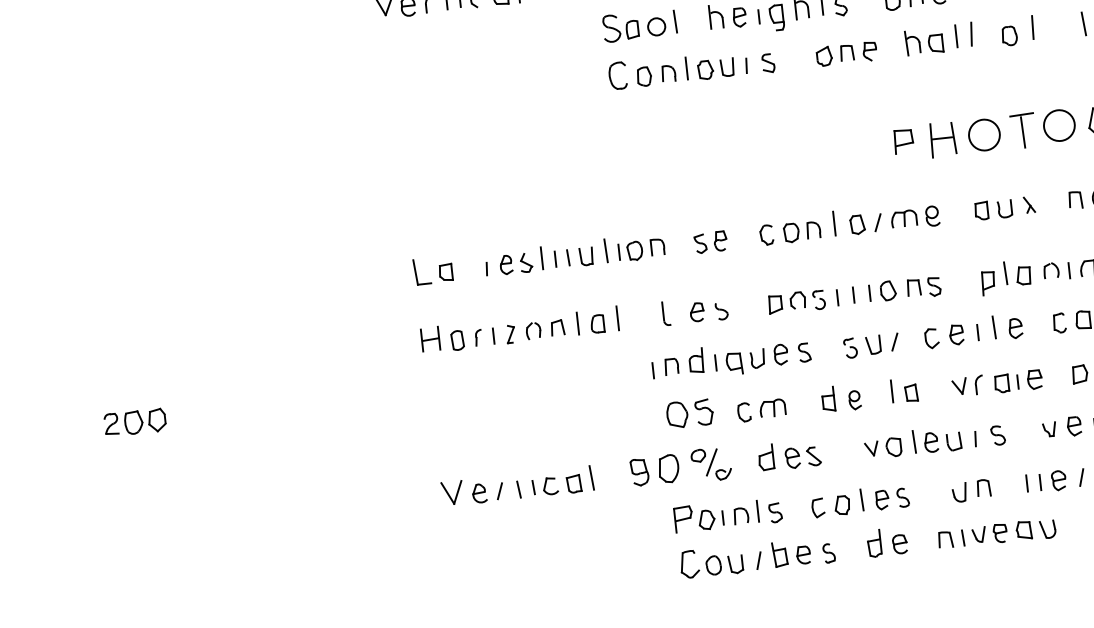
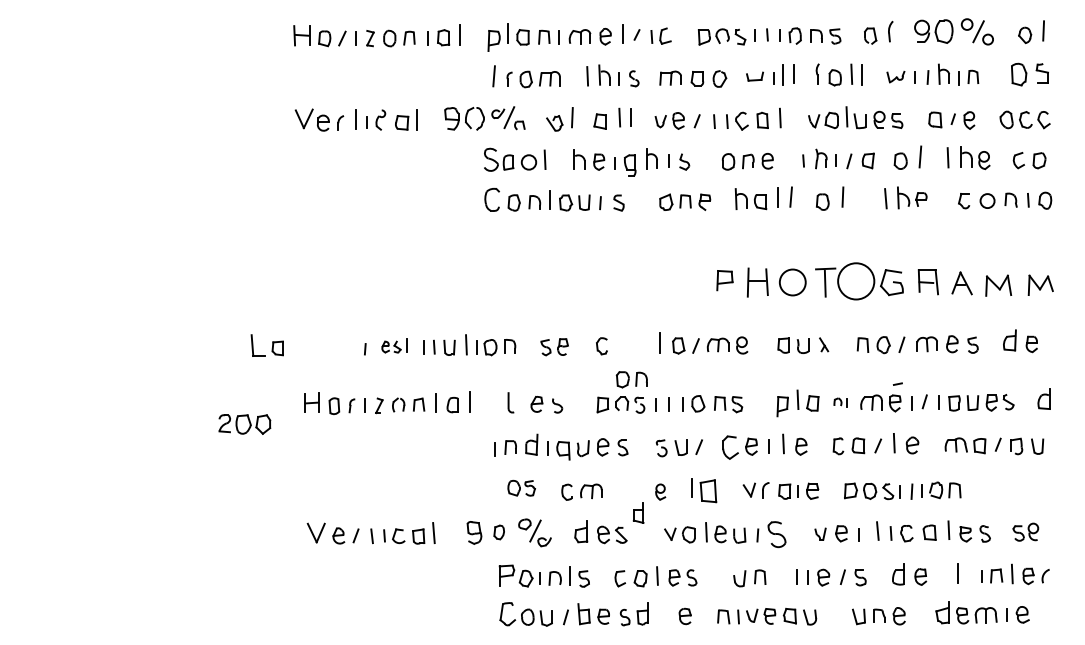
circle: (1059, 125) -> (856, 281), size x1.4
part: (801, 231) -> (631, 379), moved
part: (520, 260) -> (394, 345), size x0.7
part: (432, 270) -> (266, 345), moved
part: (1056, 271) -> (840, 402), size x0.6
part: (931, 338) -> (730, 447), size x1.4
part: (911, 393) -> (708, 491), size x1.6
part: (828, 398) -> (638, 512), moved
part: (689, 412) -> (521, 487), size x0.7
part: (134, 422) -> (244, 424), moved
part: (997, 435) -> (776, 534), size x1.6
part: (669, 468) -> (499, 532), size x0.6
part: (873, 543) -> (642, 613), moved

